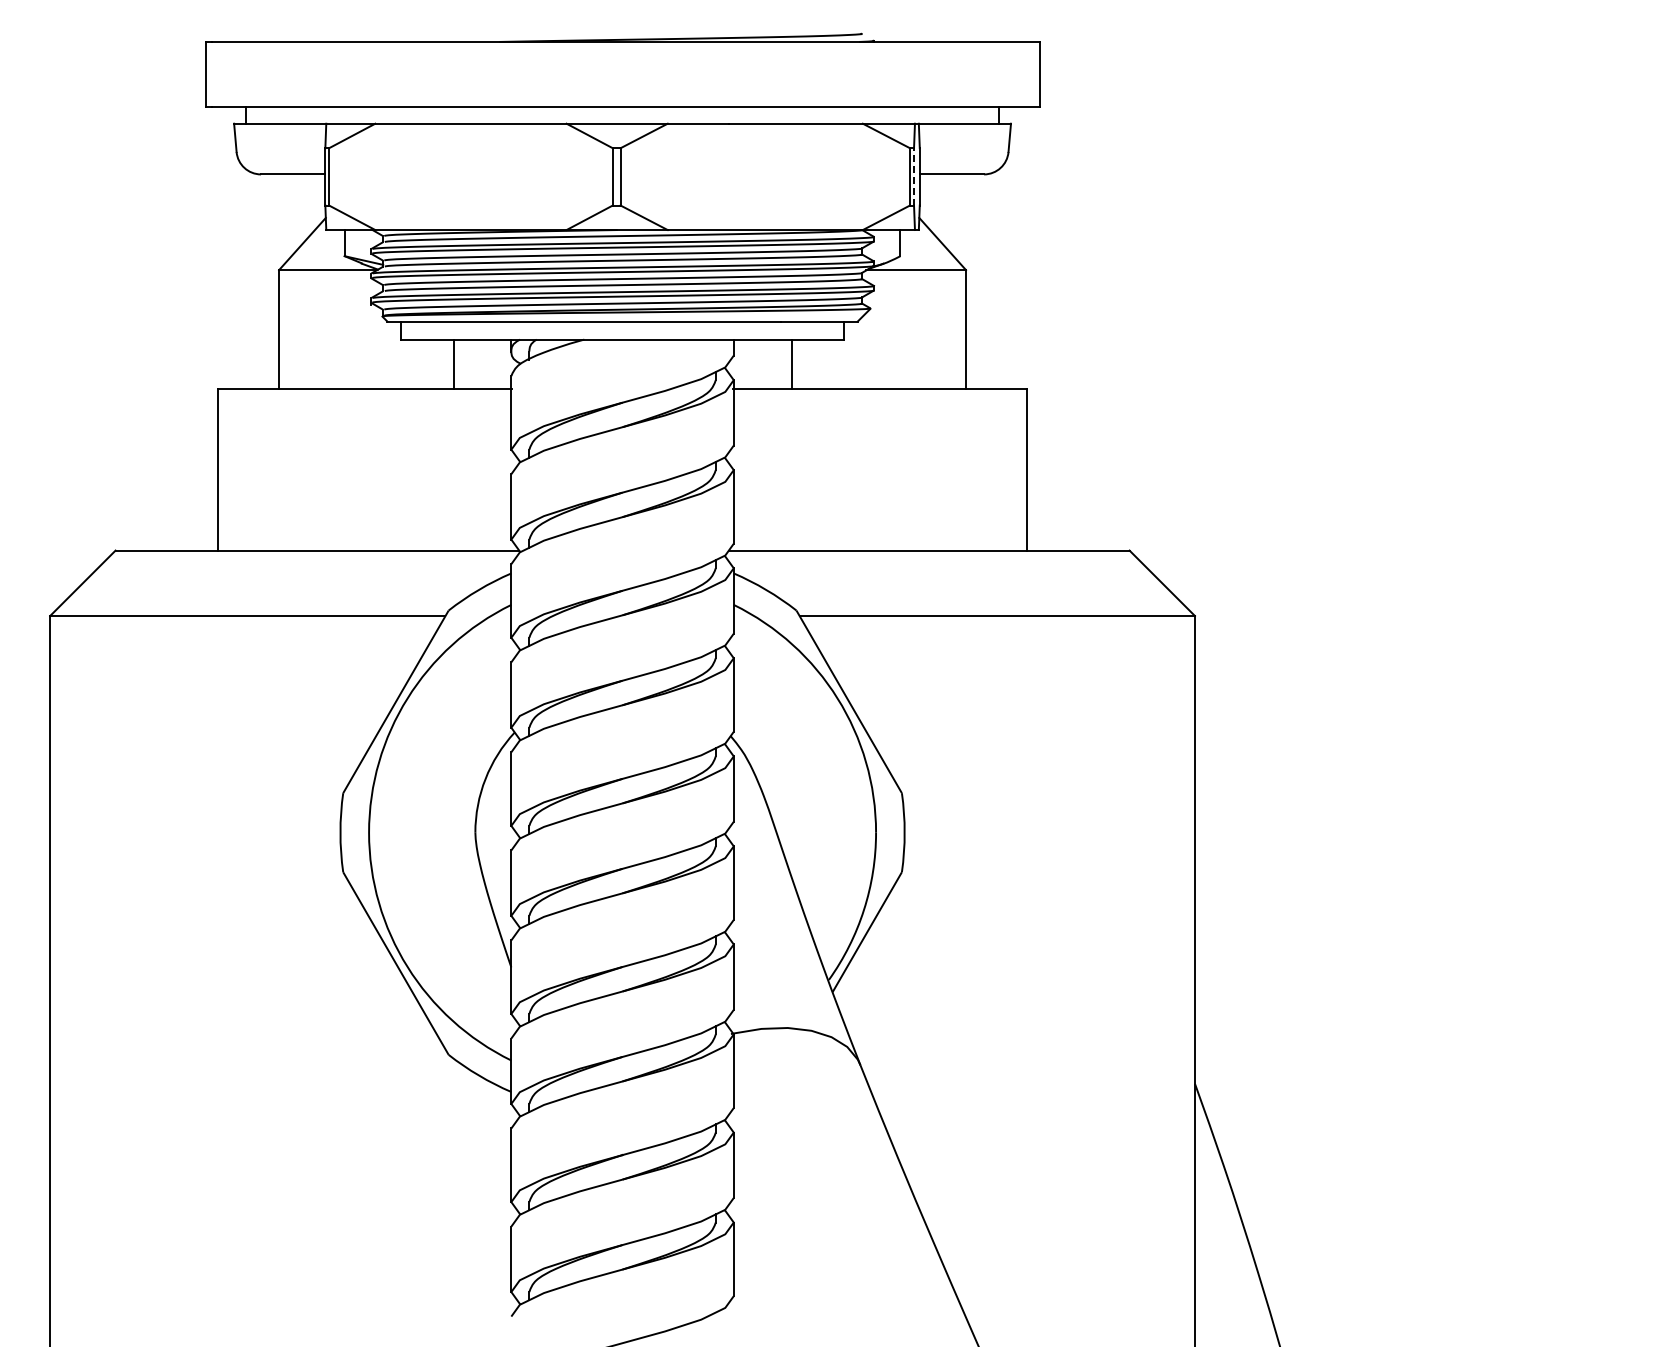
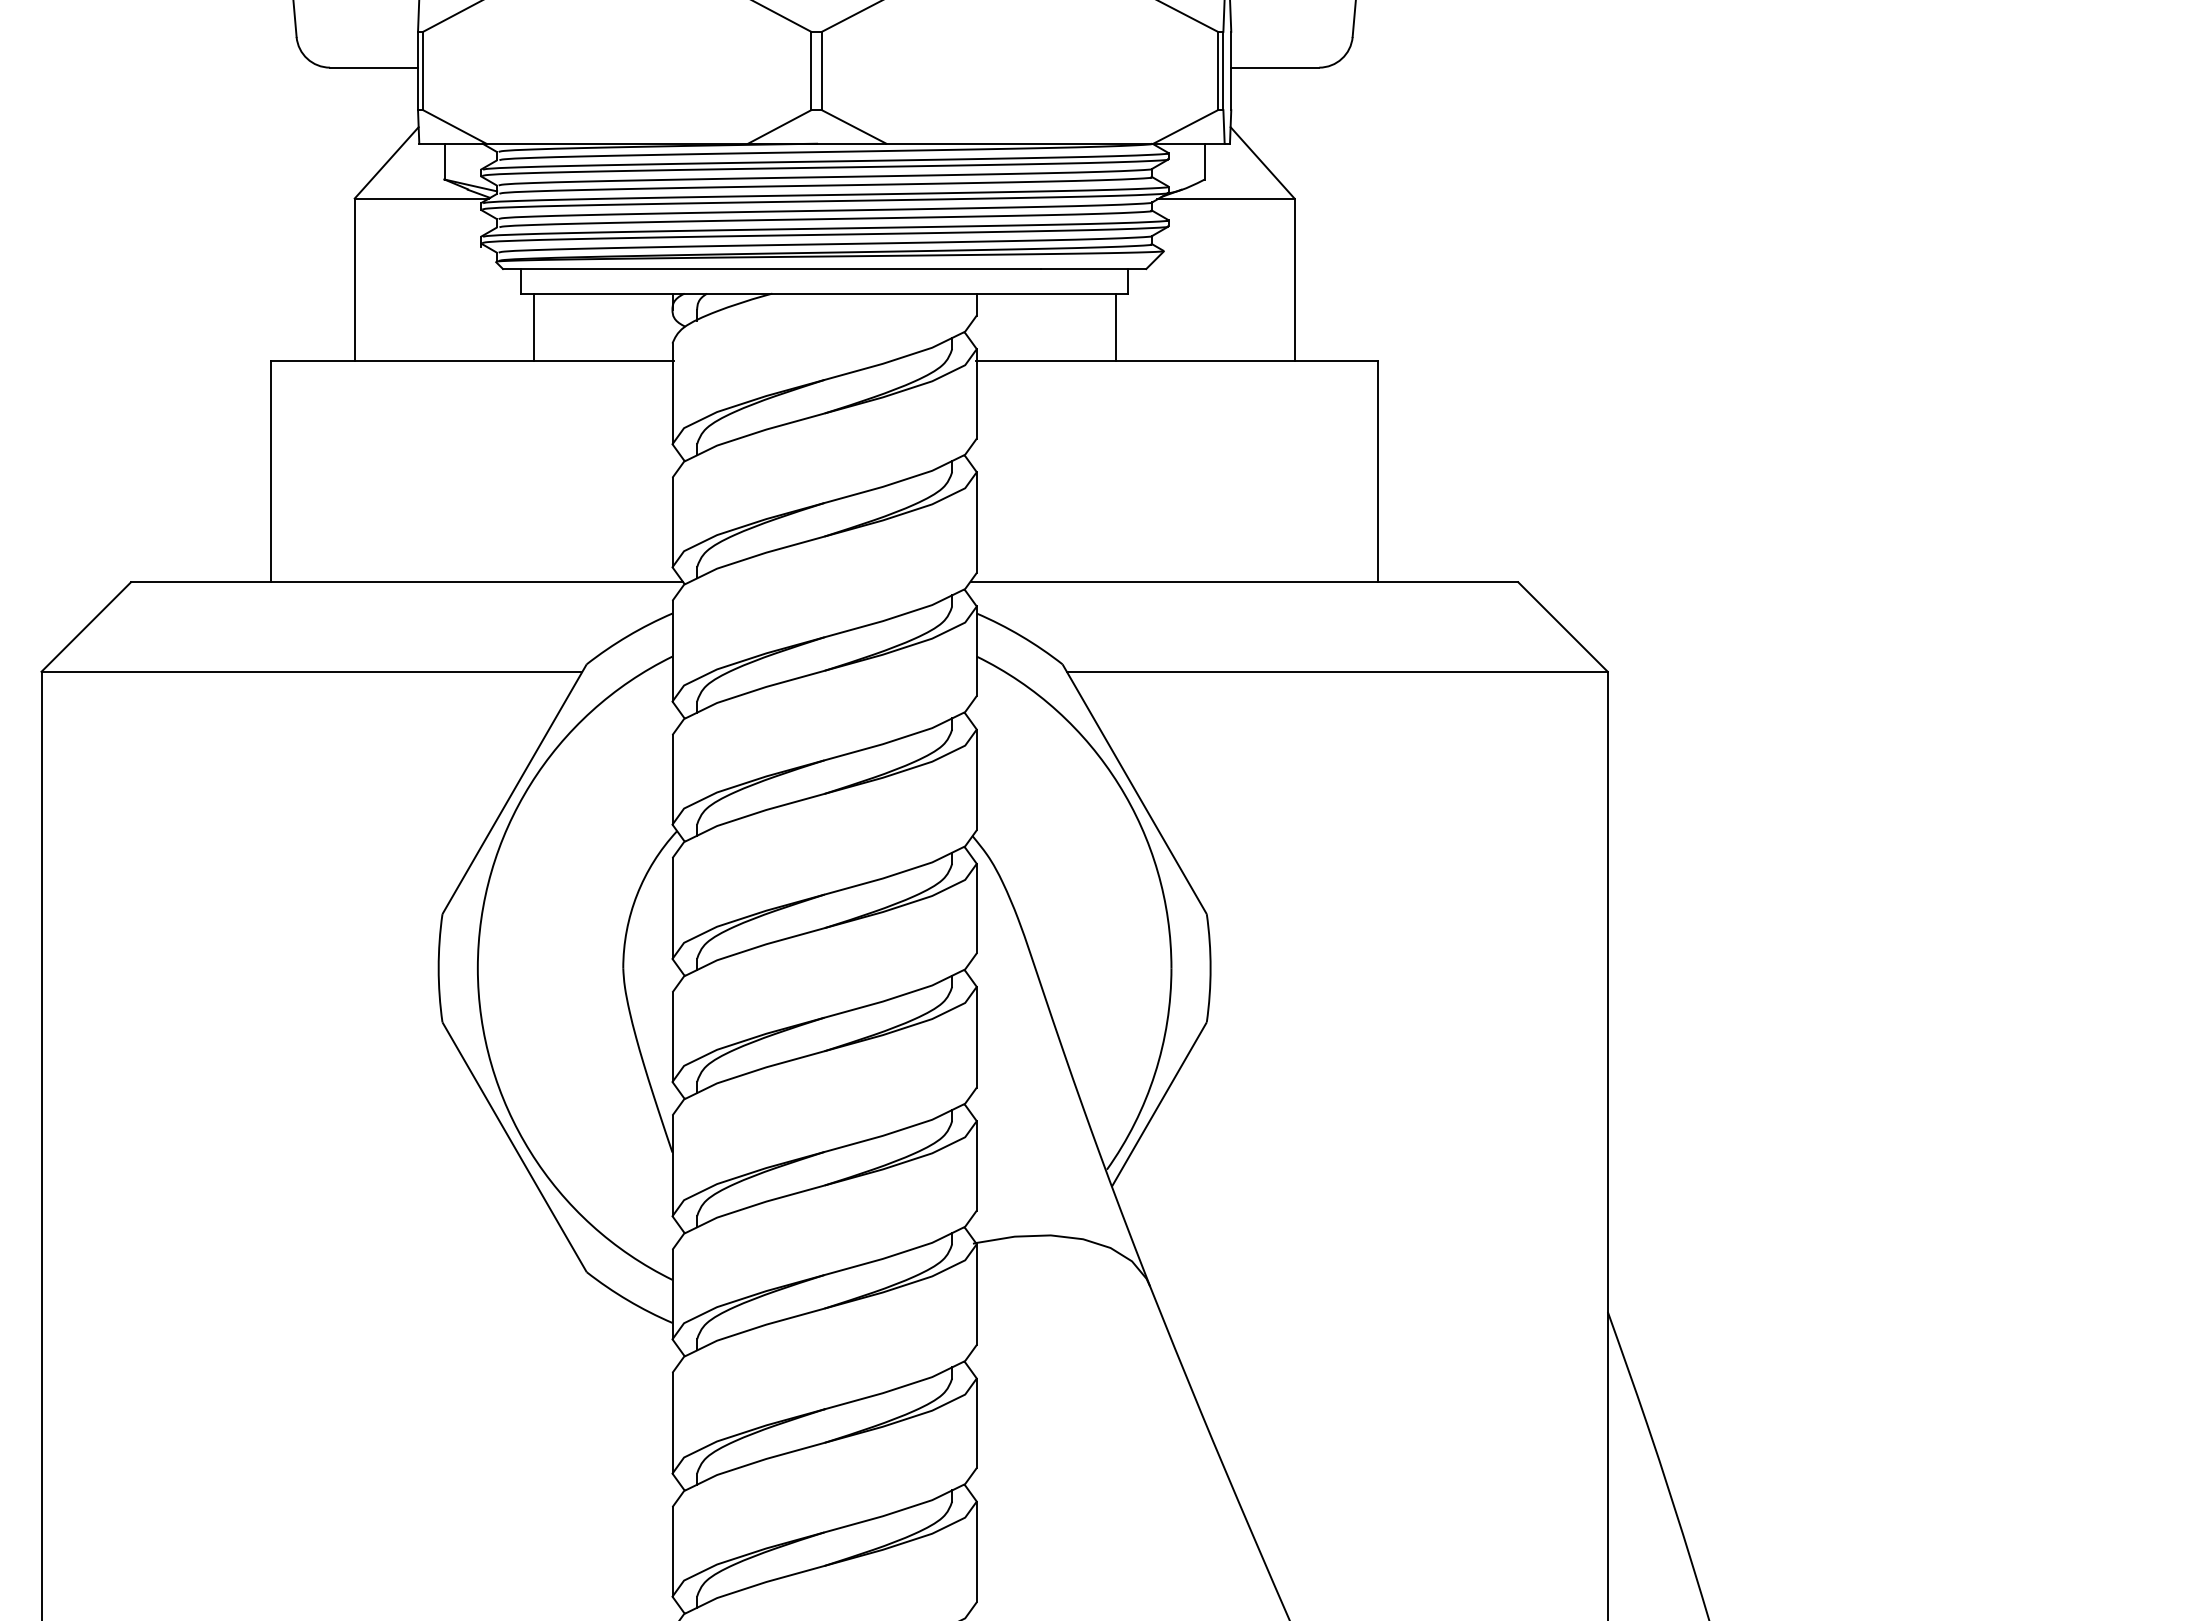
line: (914, 176) -> (1224, 70), dashed -> solid
line: (453, 363) -> (533, 326), moved
line: (792, 363) -> (1115, 326), moved

